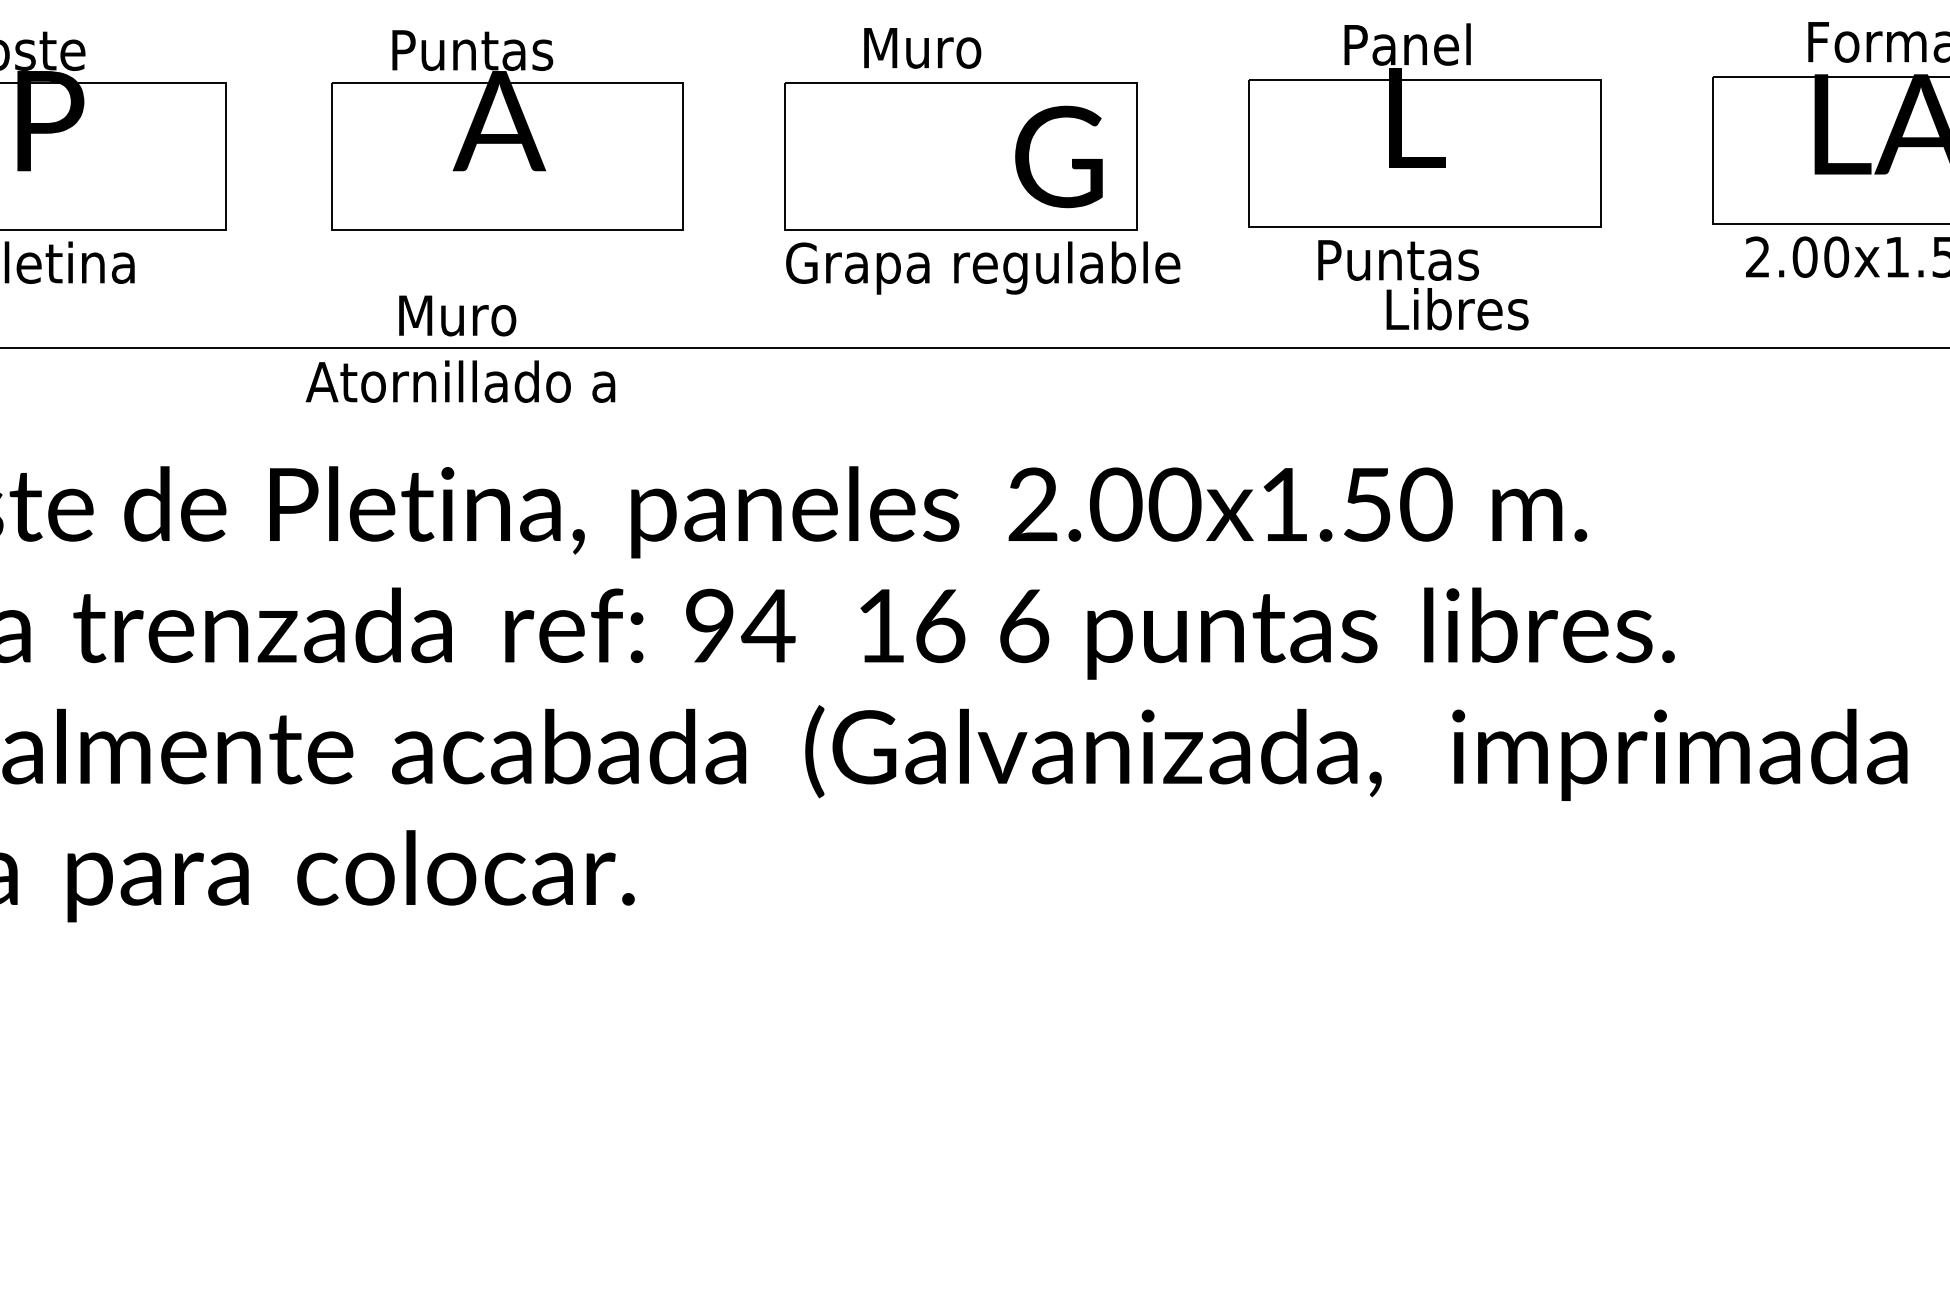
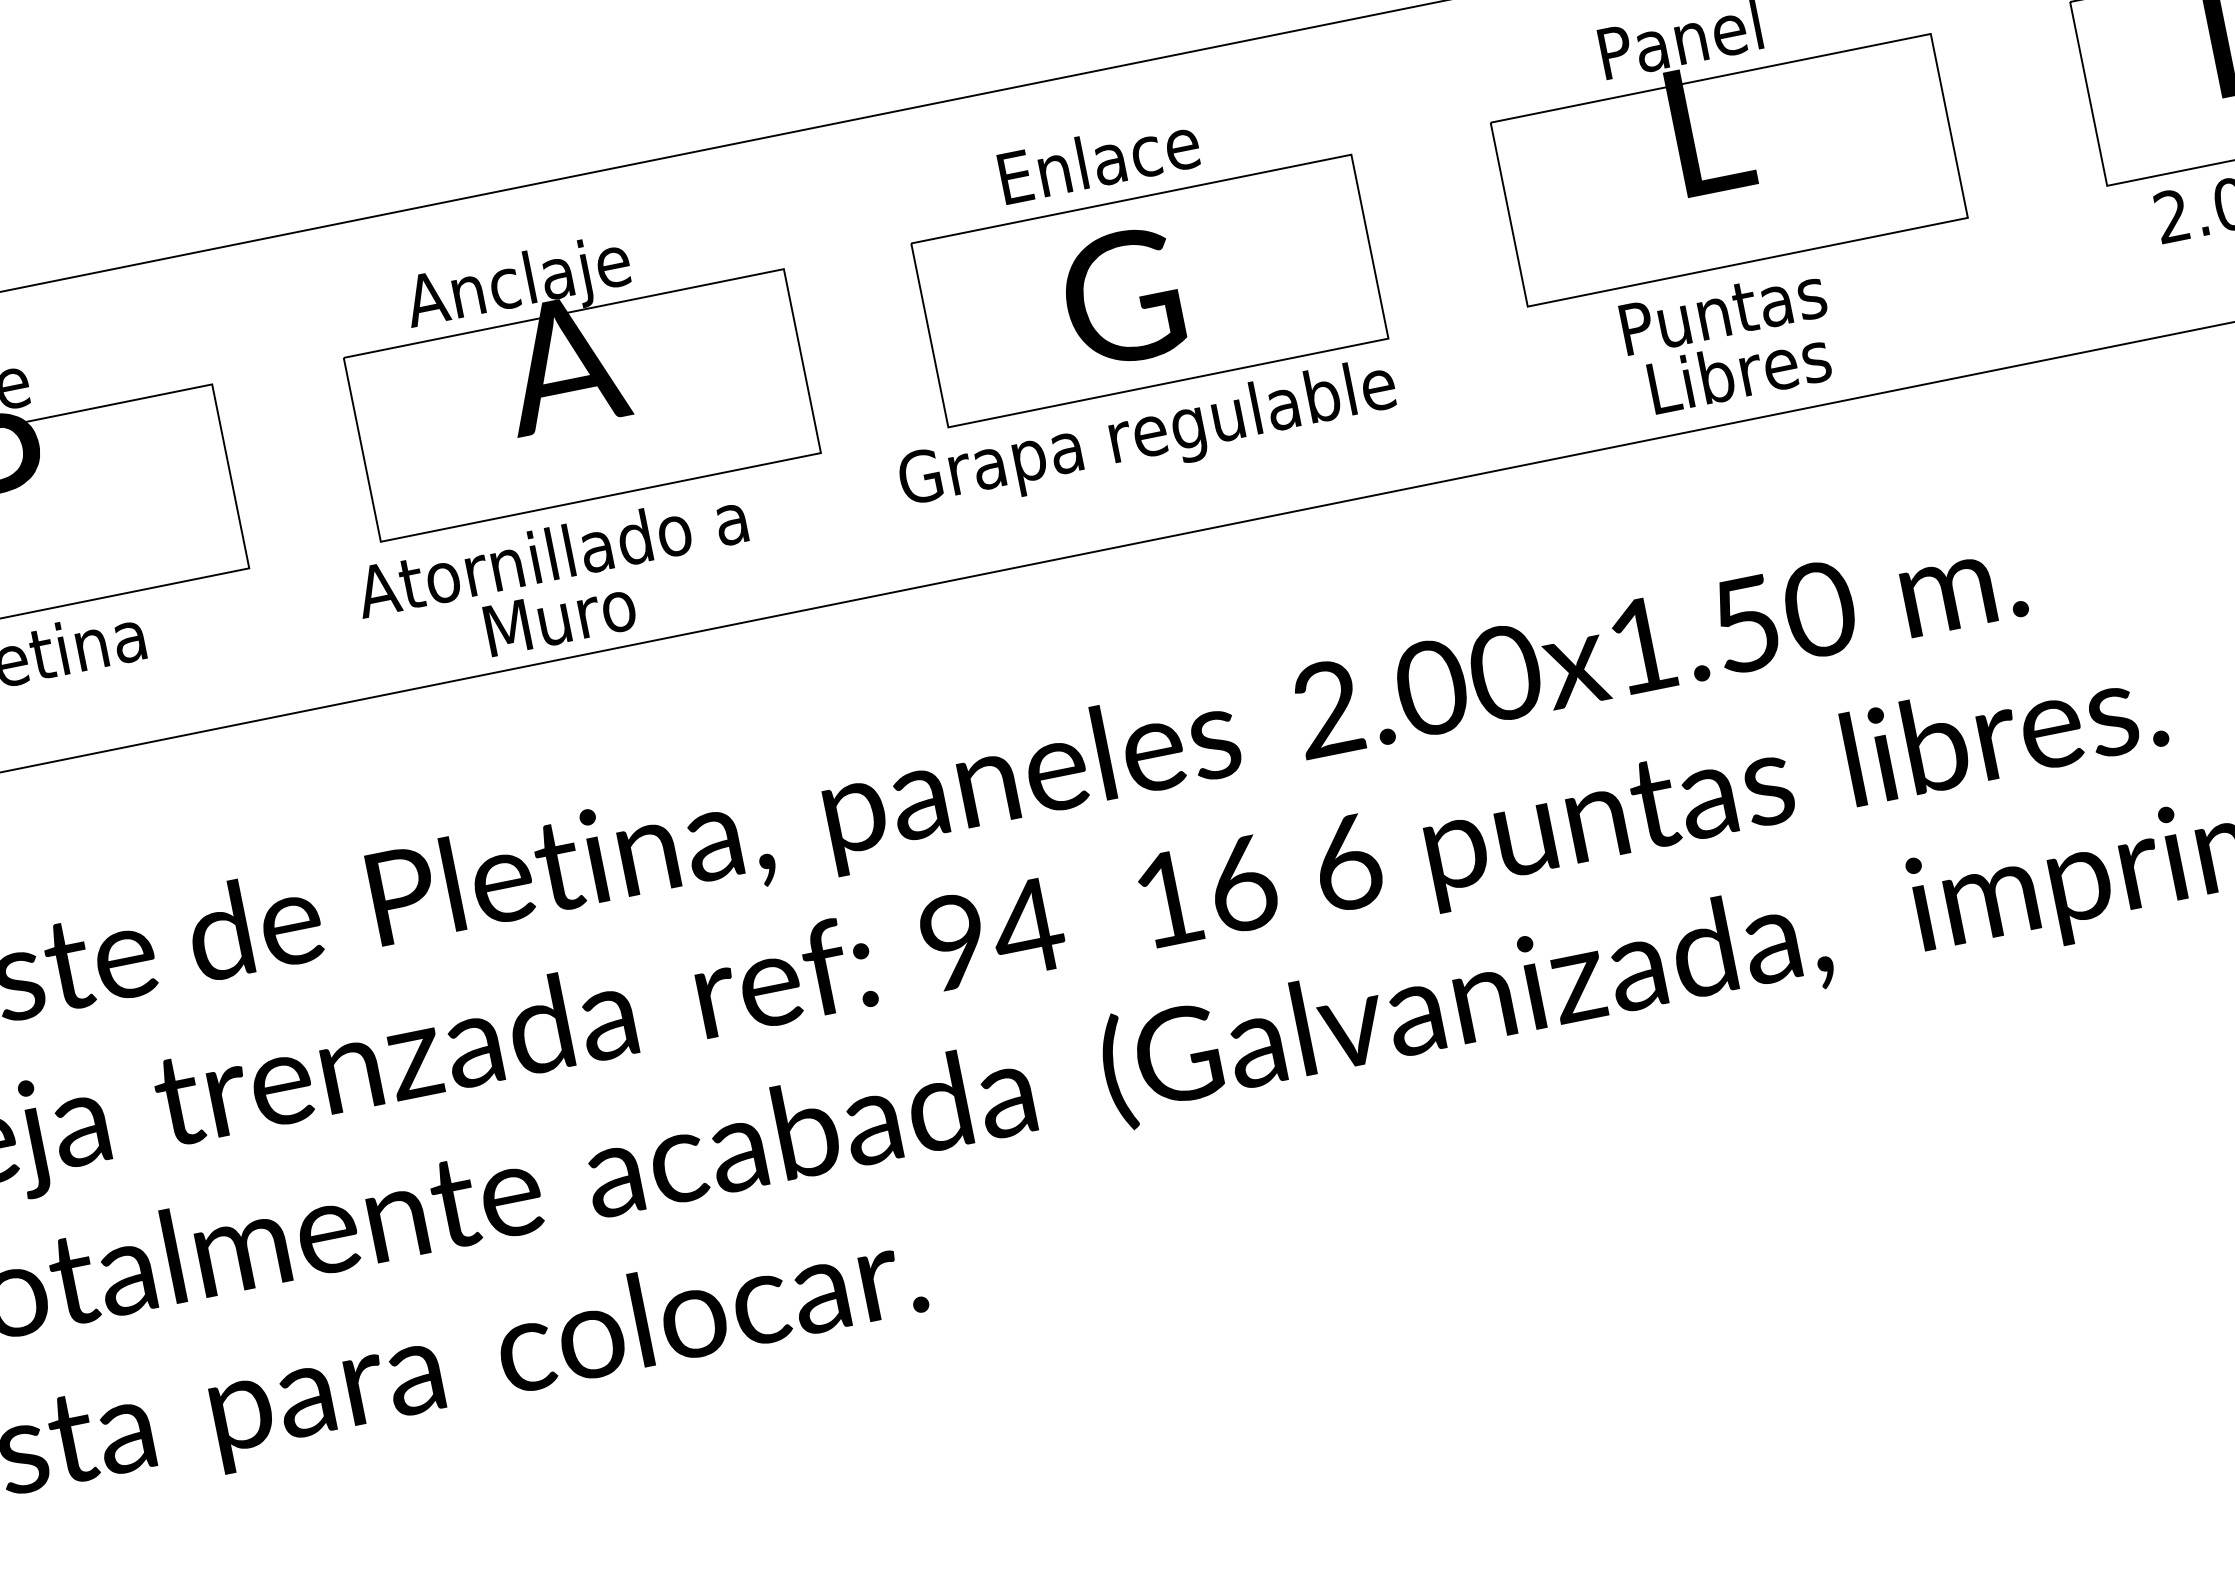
text: (944, 47) -> (1101, 159), Muro -> Enlace
text: (476, 54) -> (517, 285), Puntas -> Anclaje
text: (1058, 156) -> (1121, 297), moved
text: (983, 267) -> (1148, 436), moved
text: (1457, 309) -> (1739, 371), moved
text: (460, 381) -> (551, 554), moved

